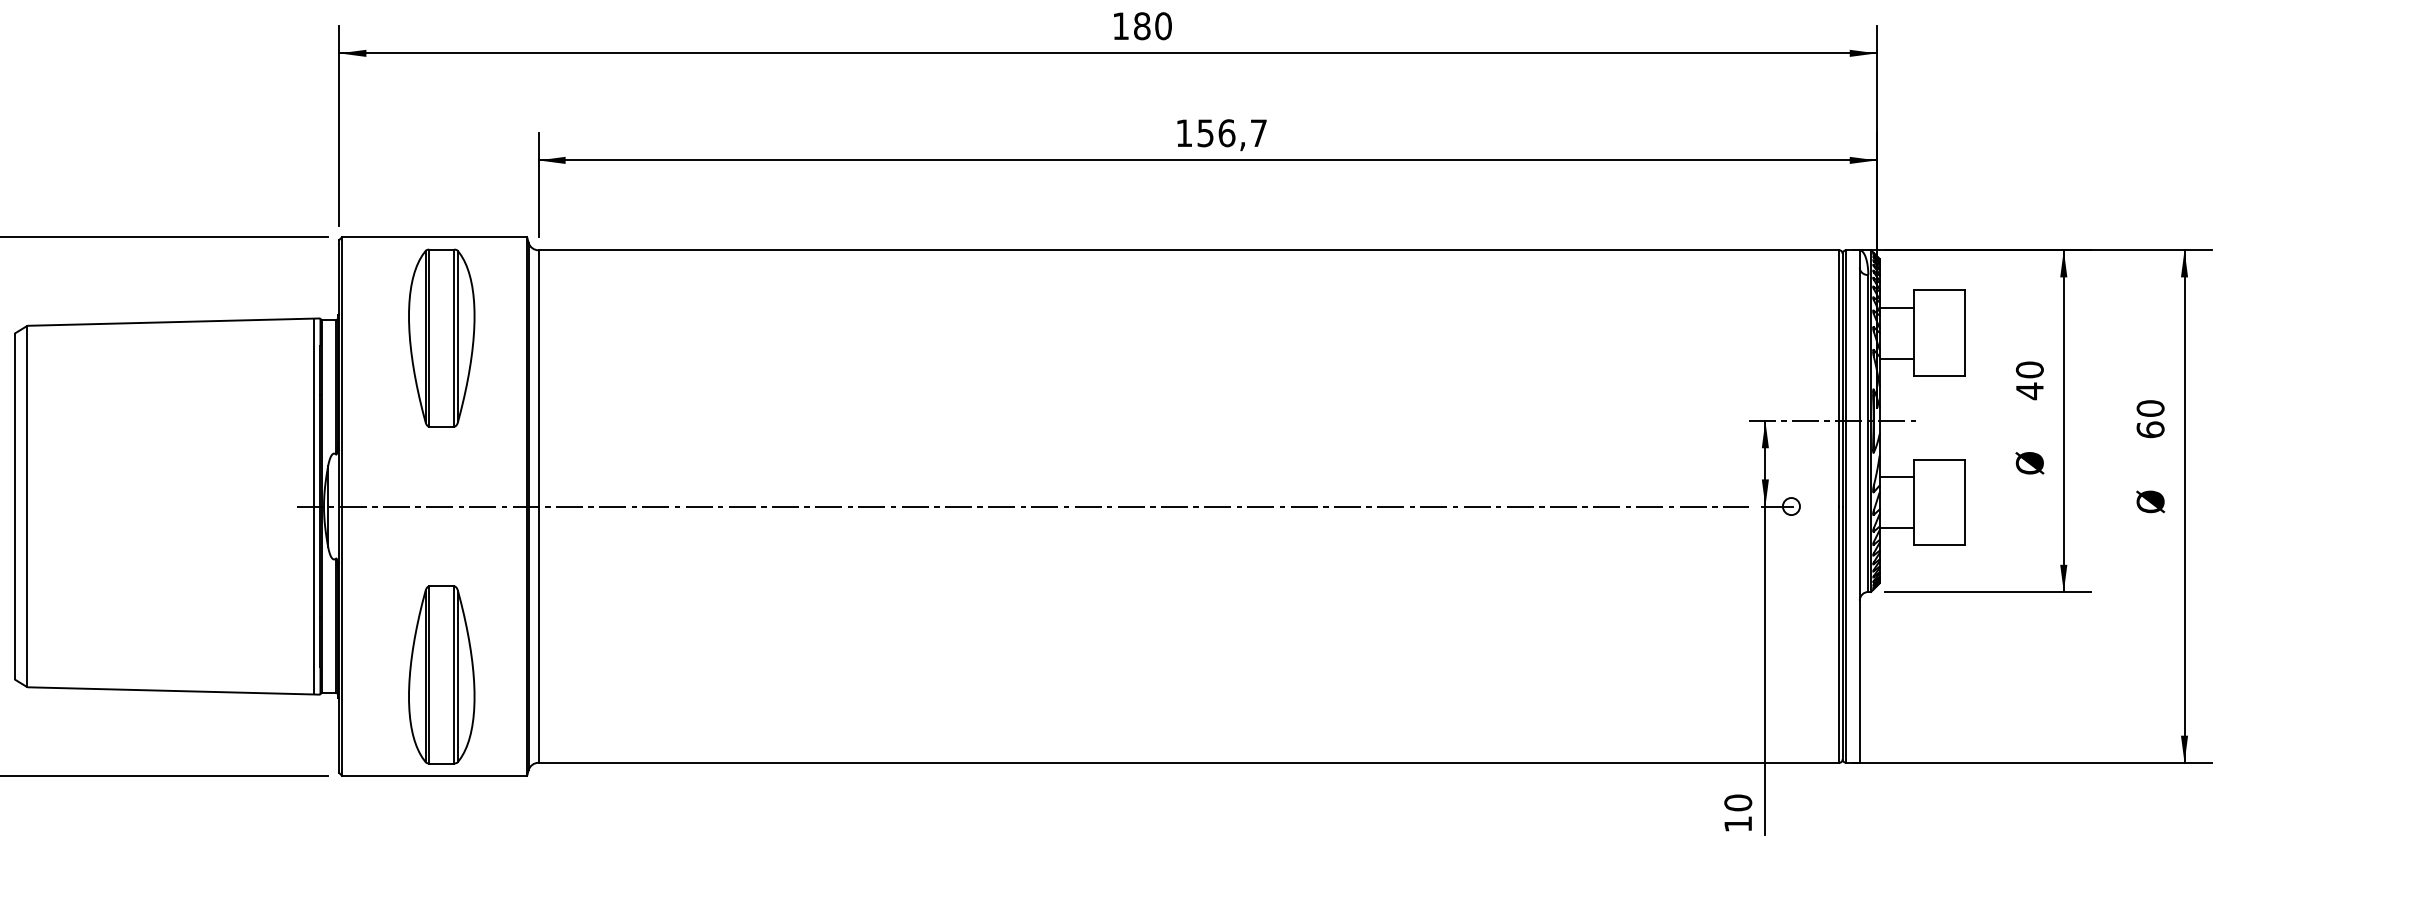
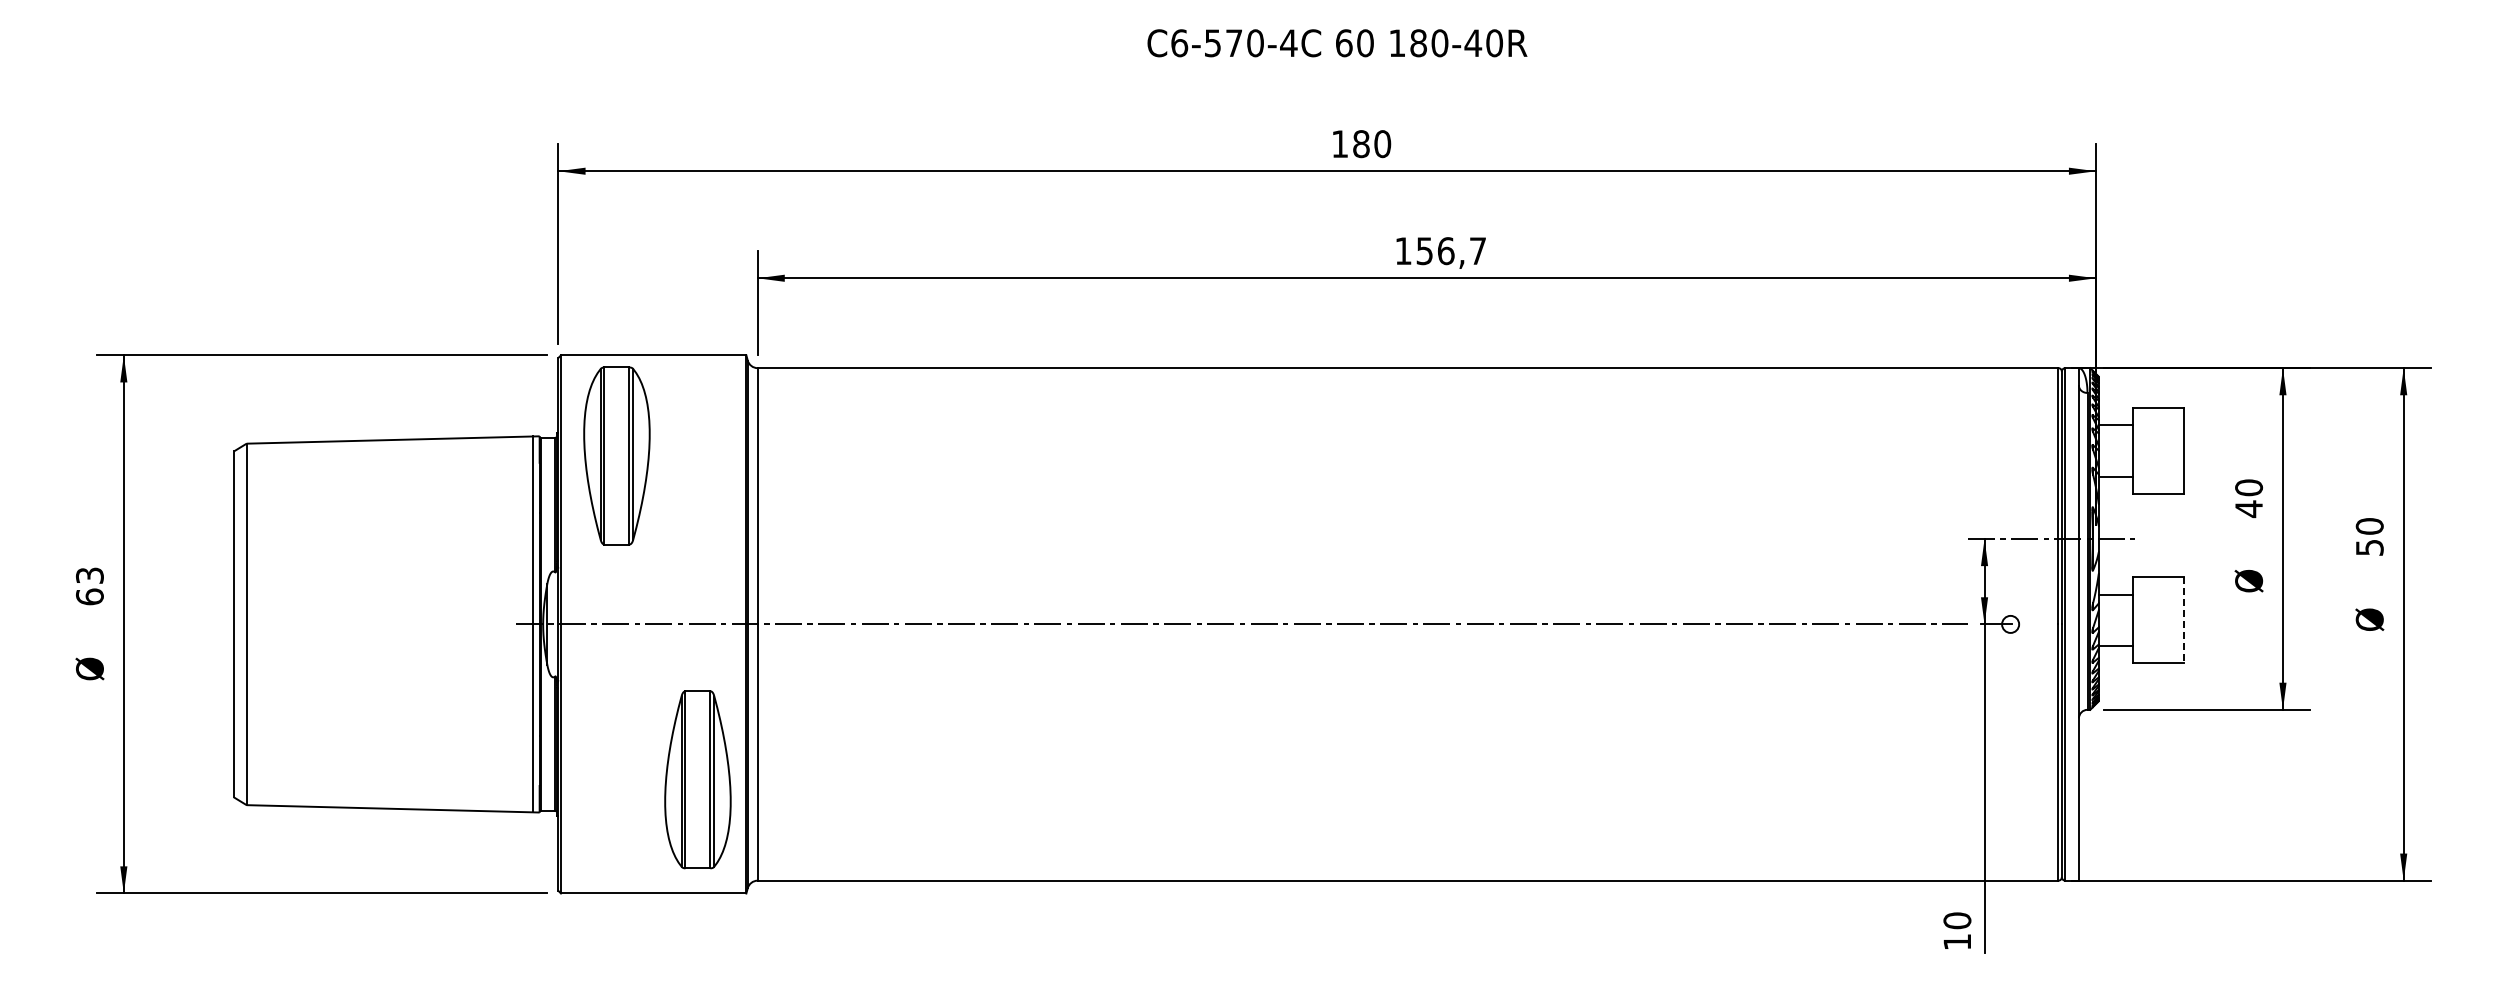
part: (441, 337) -> (616, 455), moved
text: (2150, 429) -> (2369, 547), 60 -> 50
line: (1965, 502) -> (2184, 620), solid -> dashed
part: (441, 674) -> (697, 779), moved

